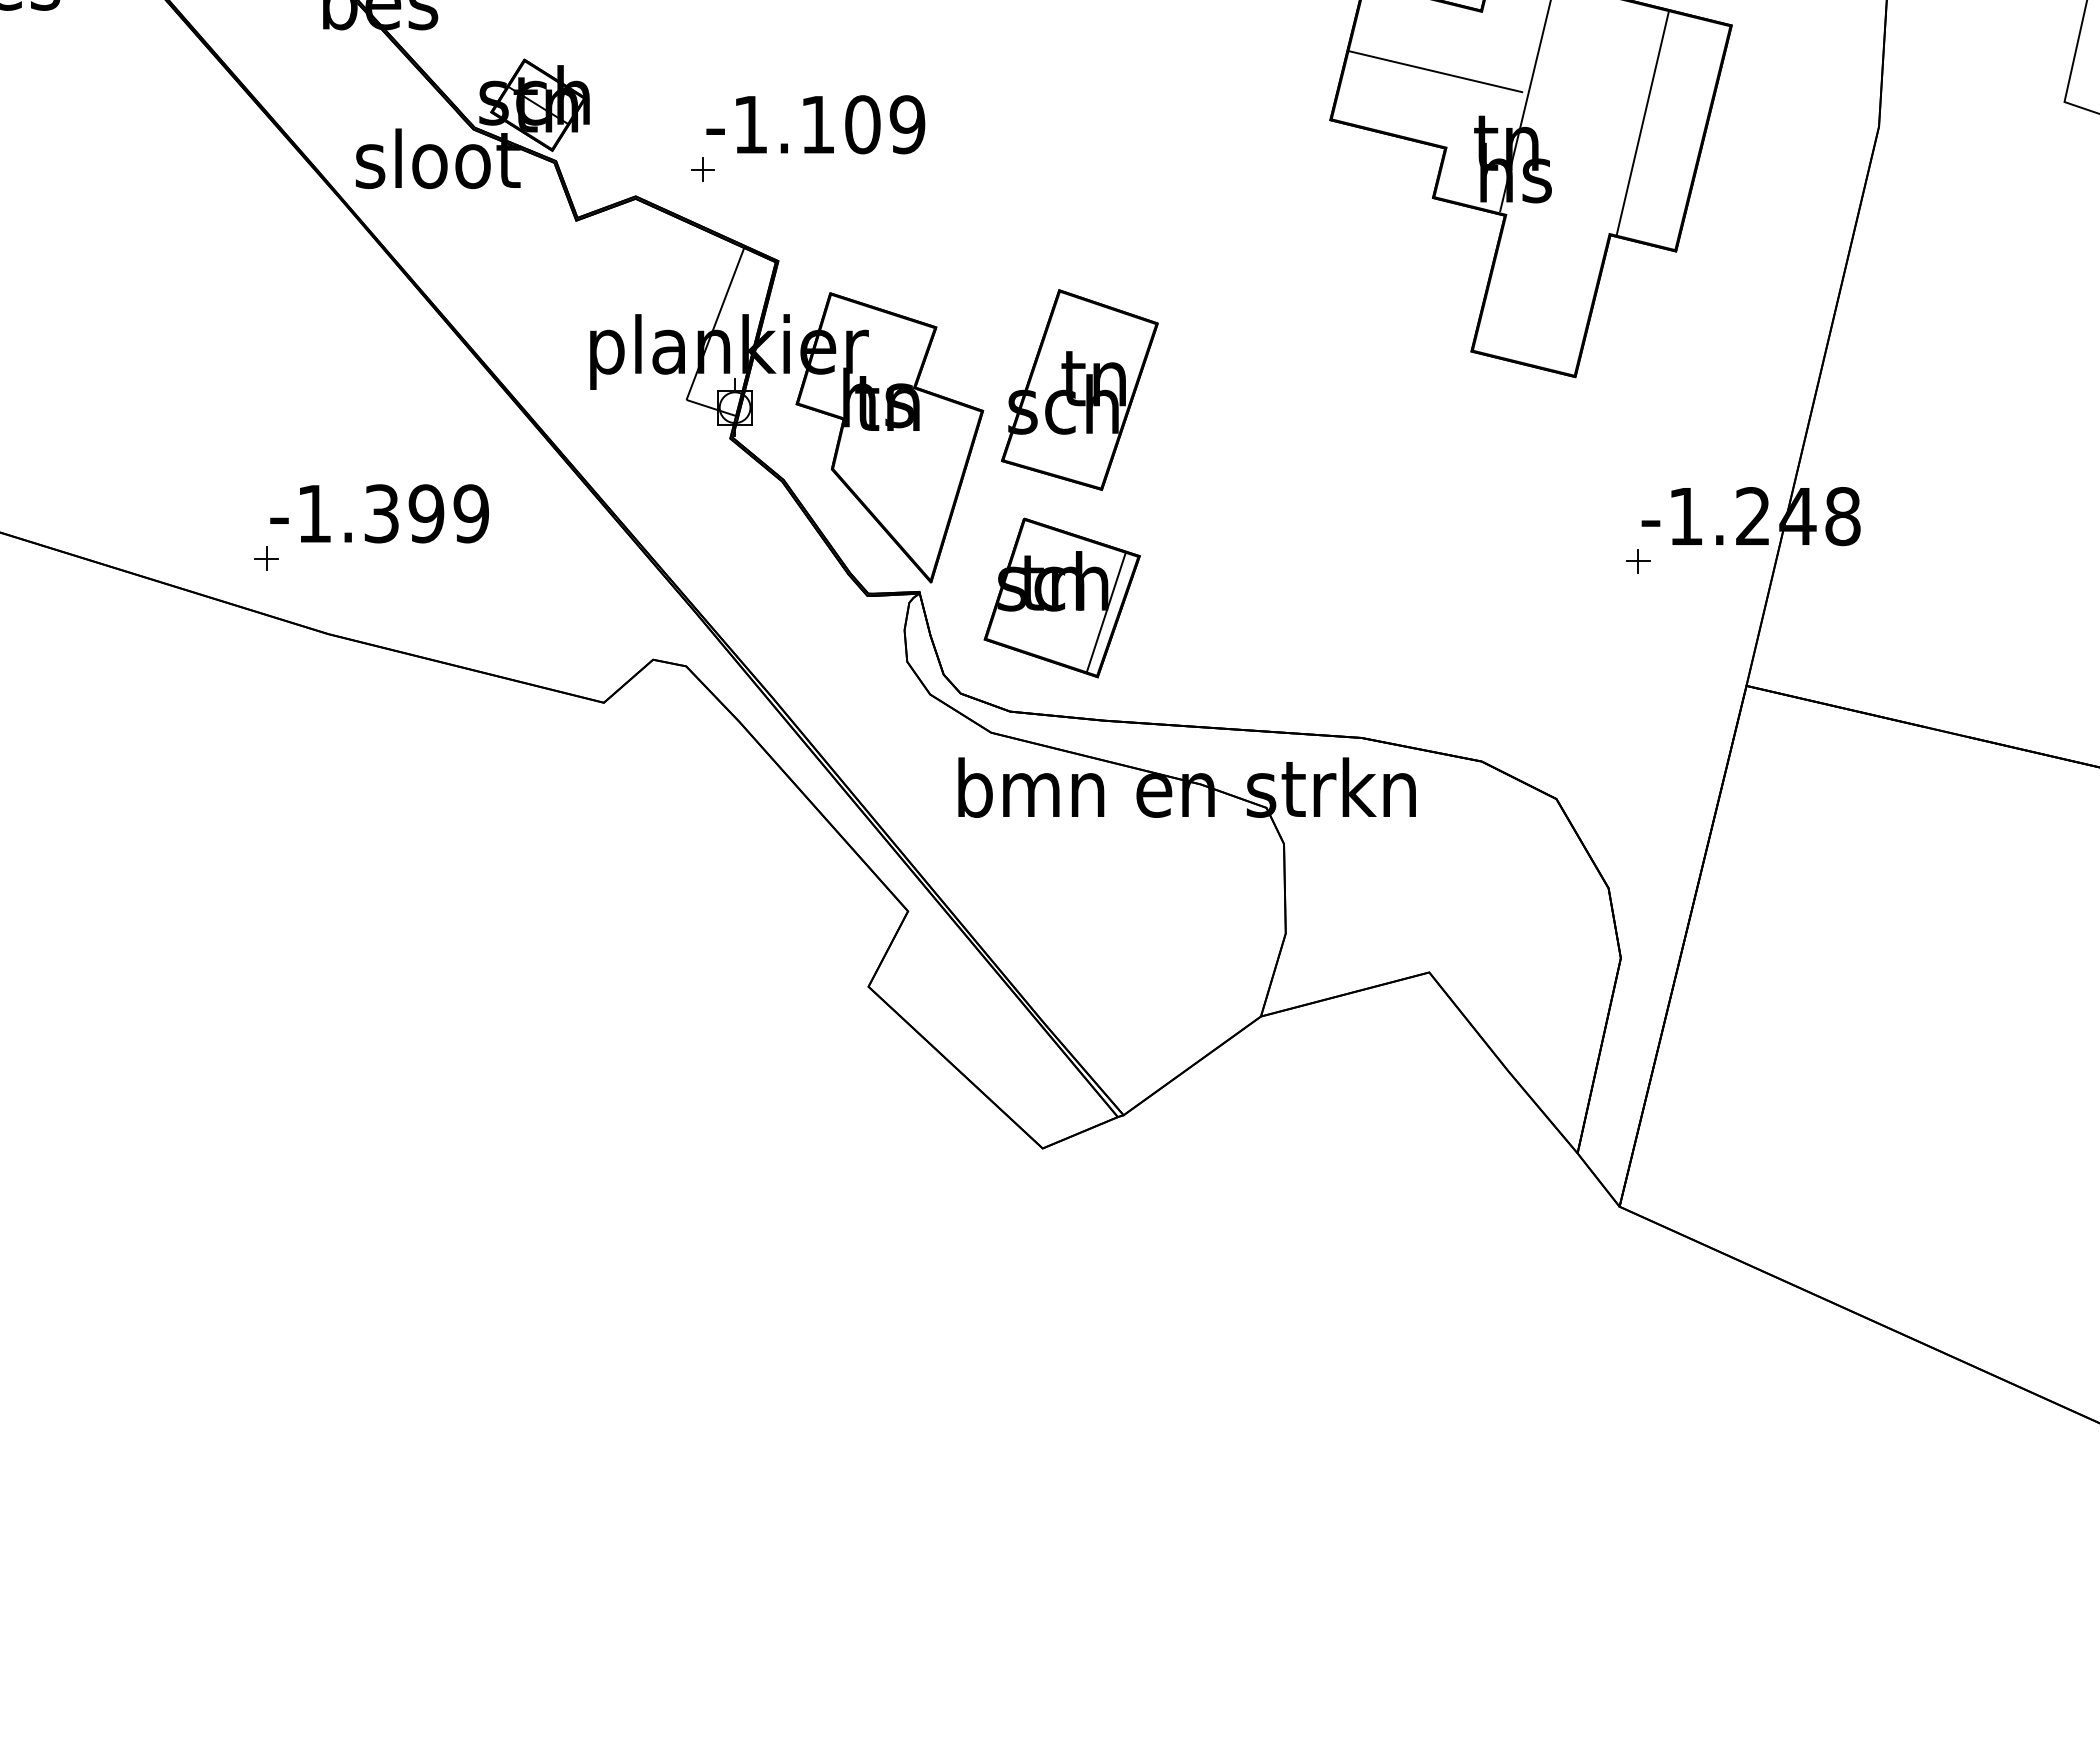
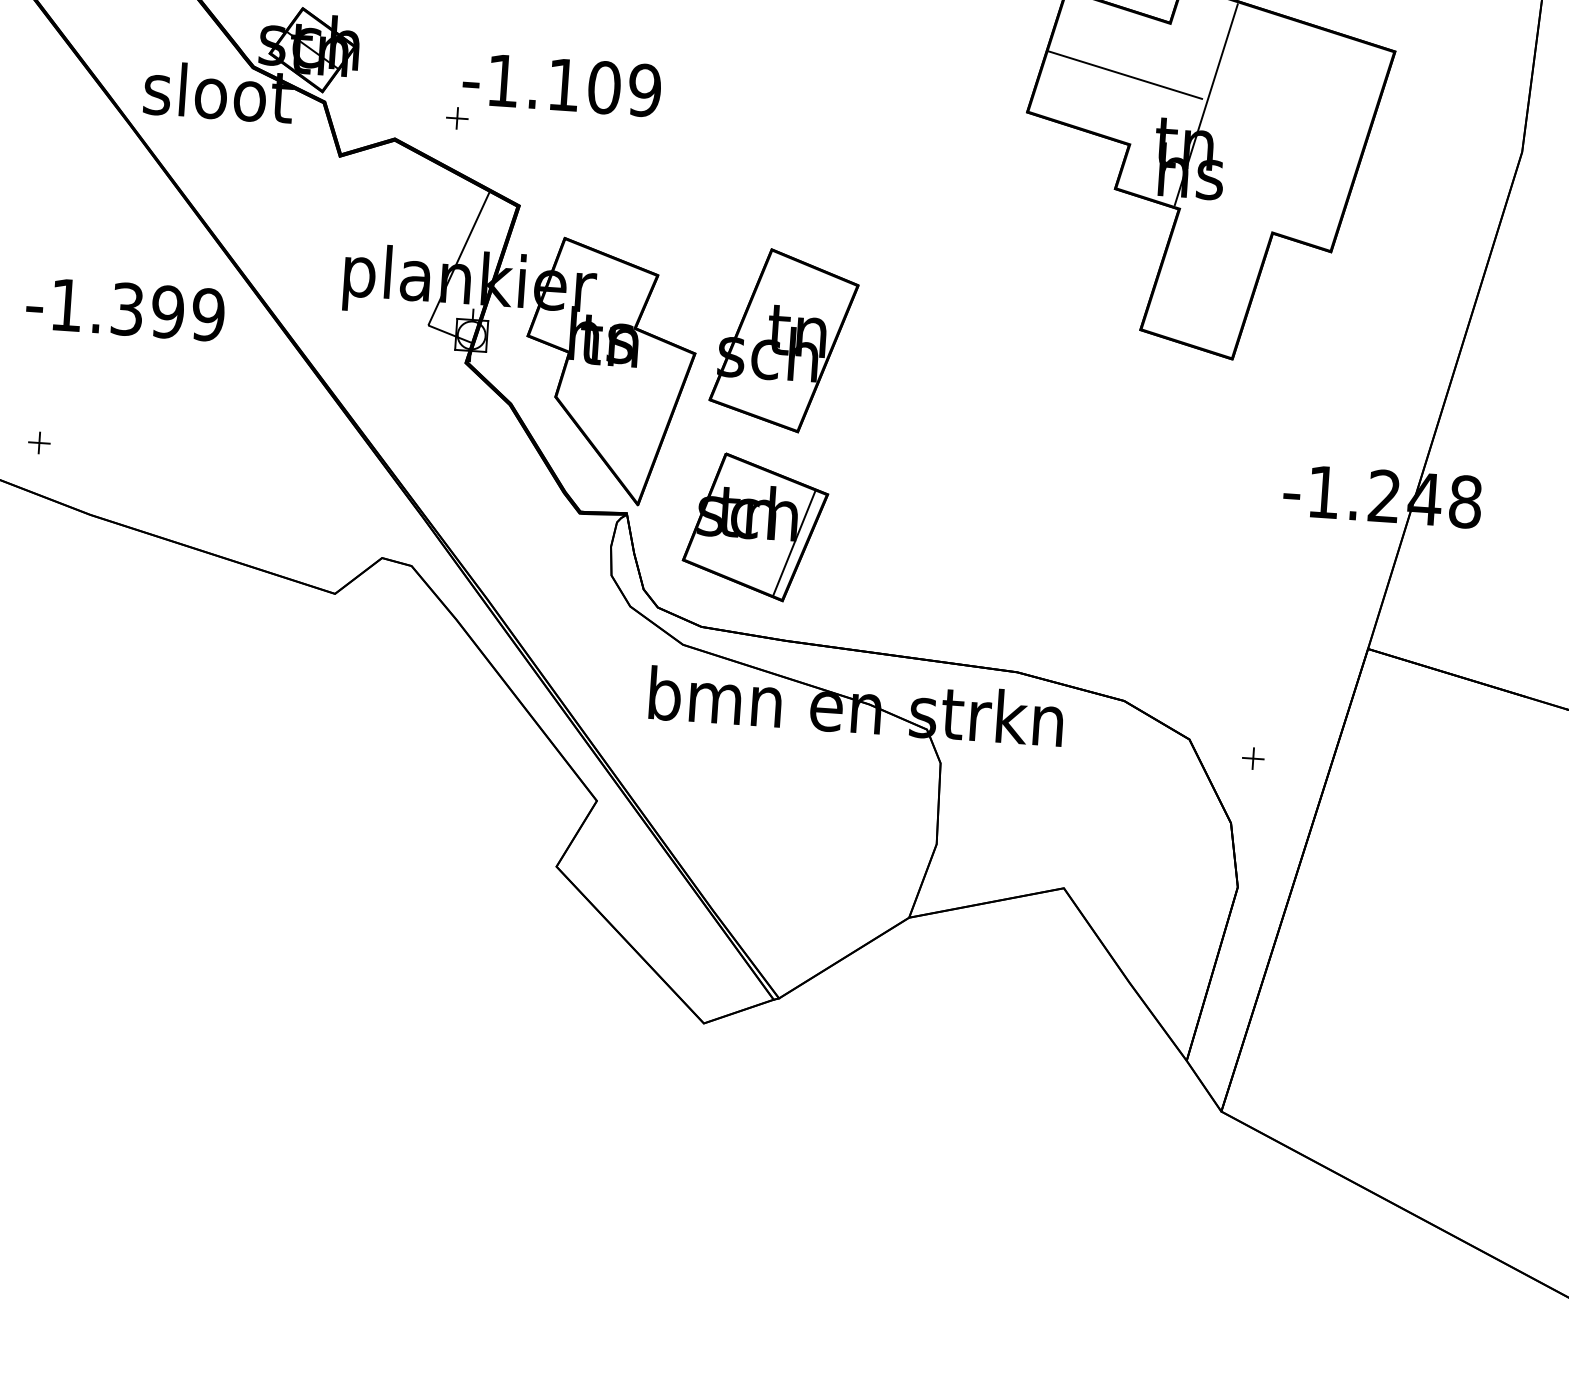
line: (1642, 123) -> (1308, 134), removed
text: (379, 513) -> (125, 308), moved
part: (1638, 561) -> (1253, 758), moved

